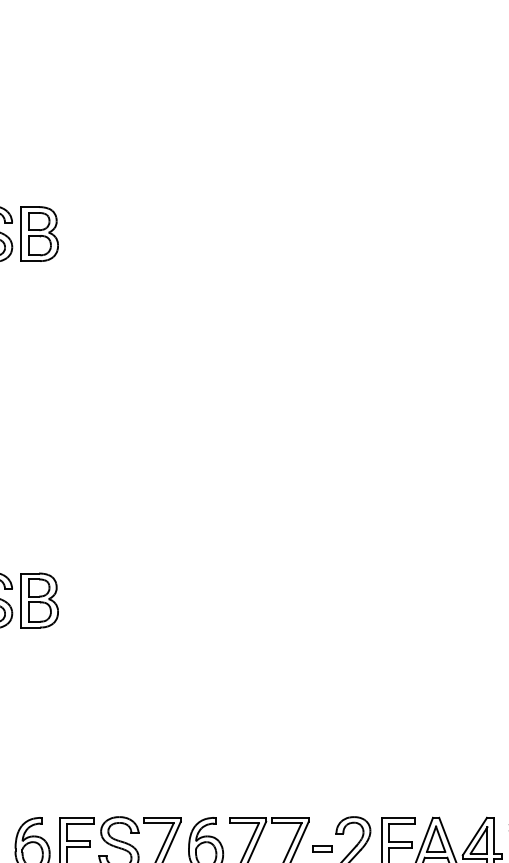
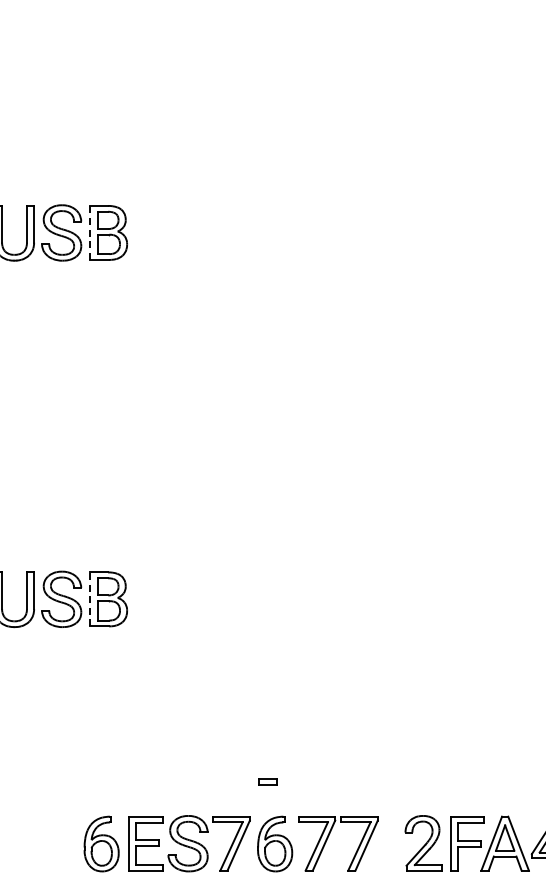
line: (21, 233) -> (90, 232), solid -> dashed
line: (21, 599) -> (90, 598), solid -> dashed
part: (322, 848) -> (267, 781), moved

